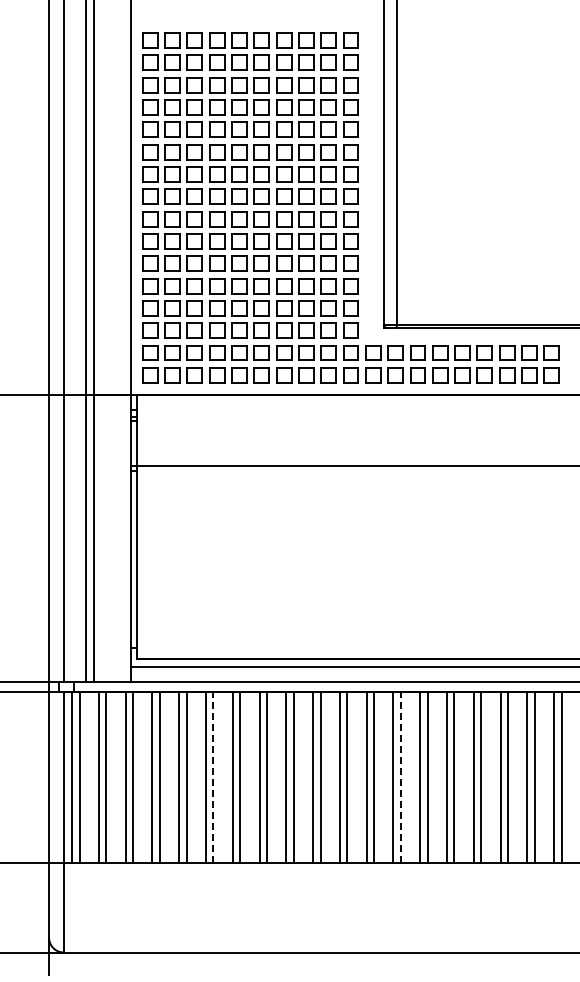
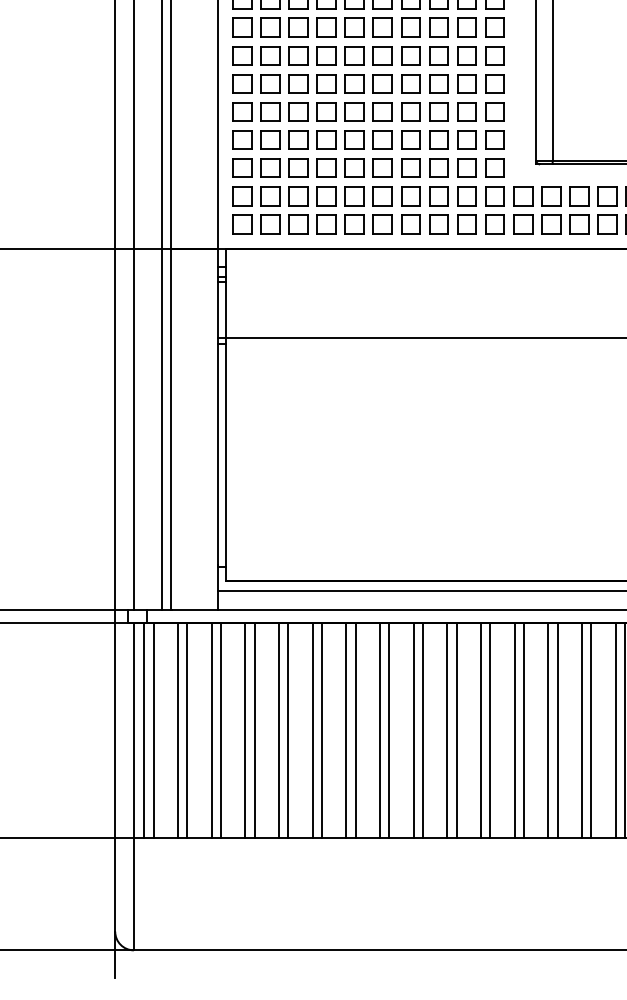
line: (213, 777) -> (322, 730), dashed -> solid
line: (400, 777) -> (557, 730), dashed -> solid

